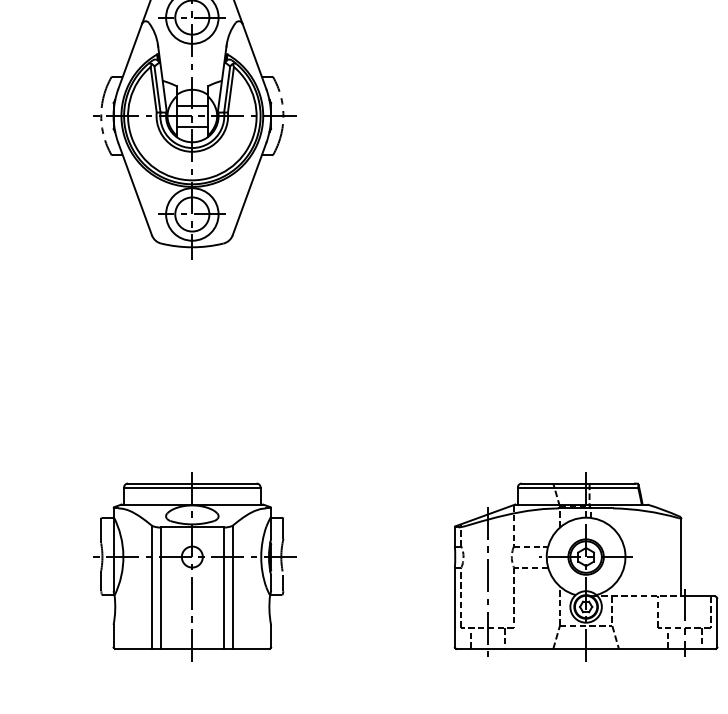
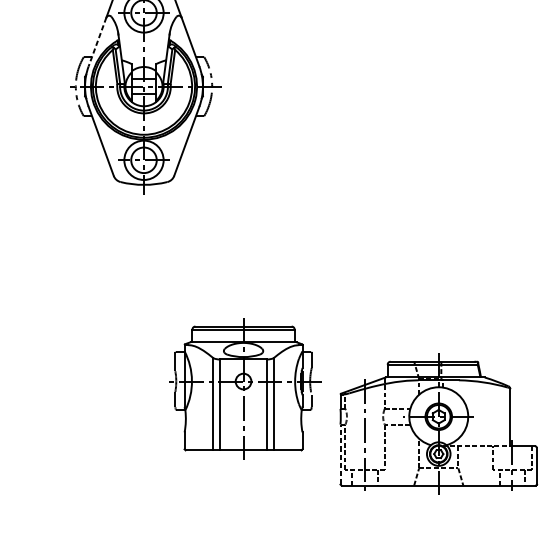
line: (130, 56) -> (97, 42), solid -> dashed
part: (194, 566) -> (245, 388), moved
line: (454, 607) -> (340, 454), solid -> dashed

